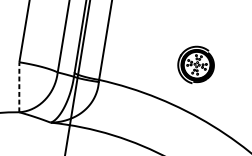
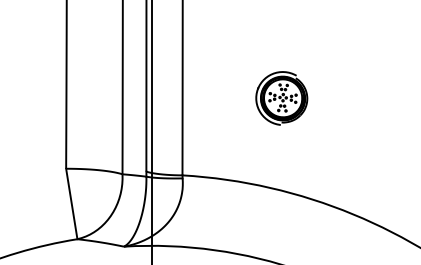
part: (195, 65) -> (281, 98), moved
line: (19, 86) -> (71, 203), dashed -> solid

